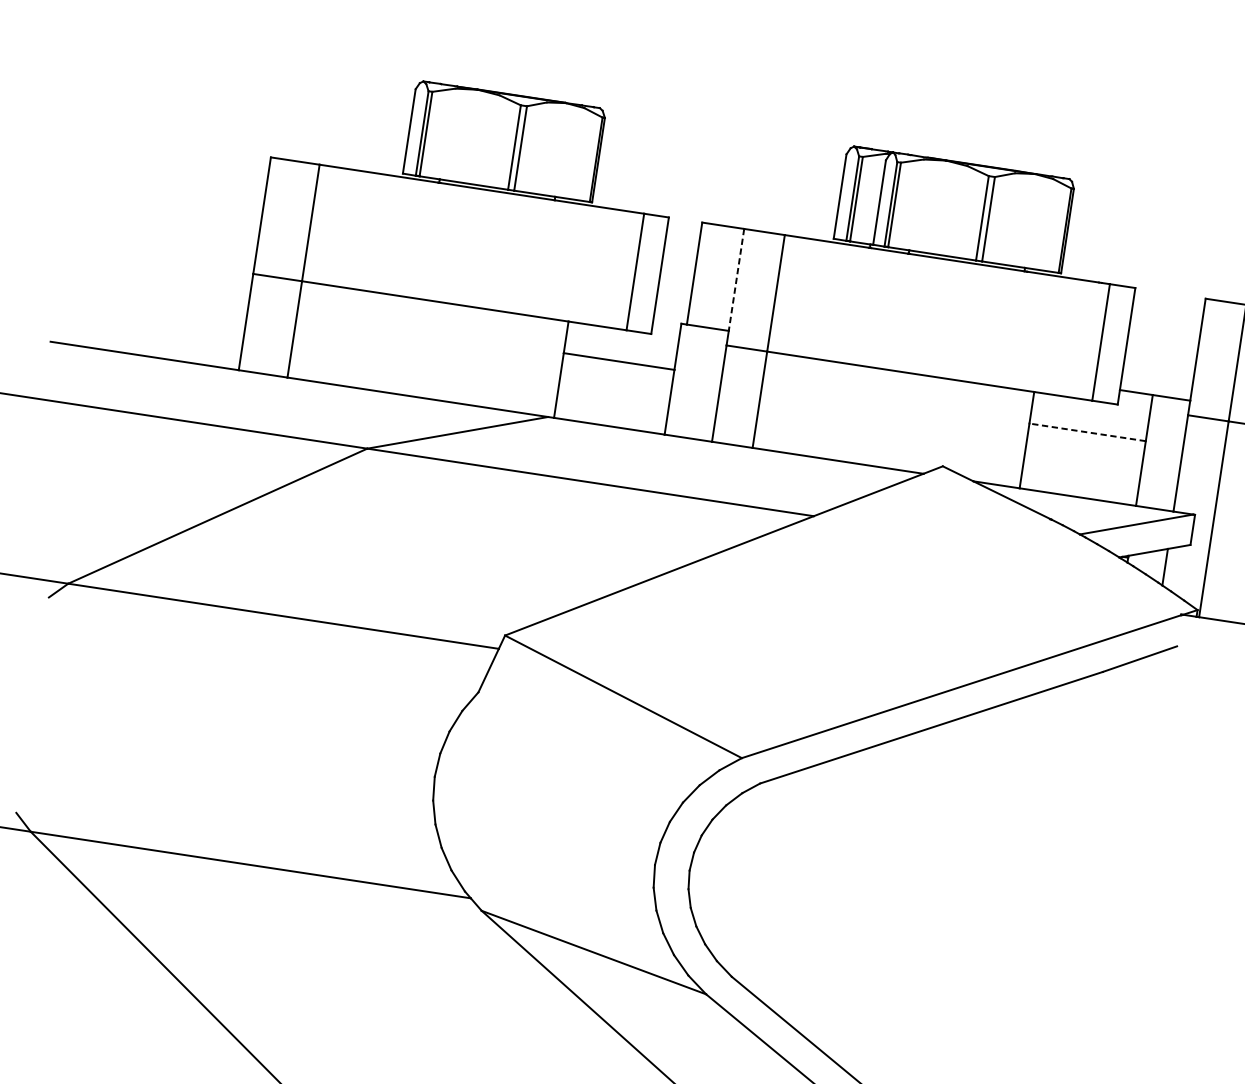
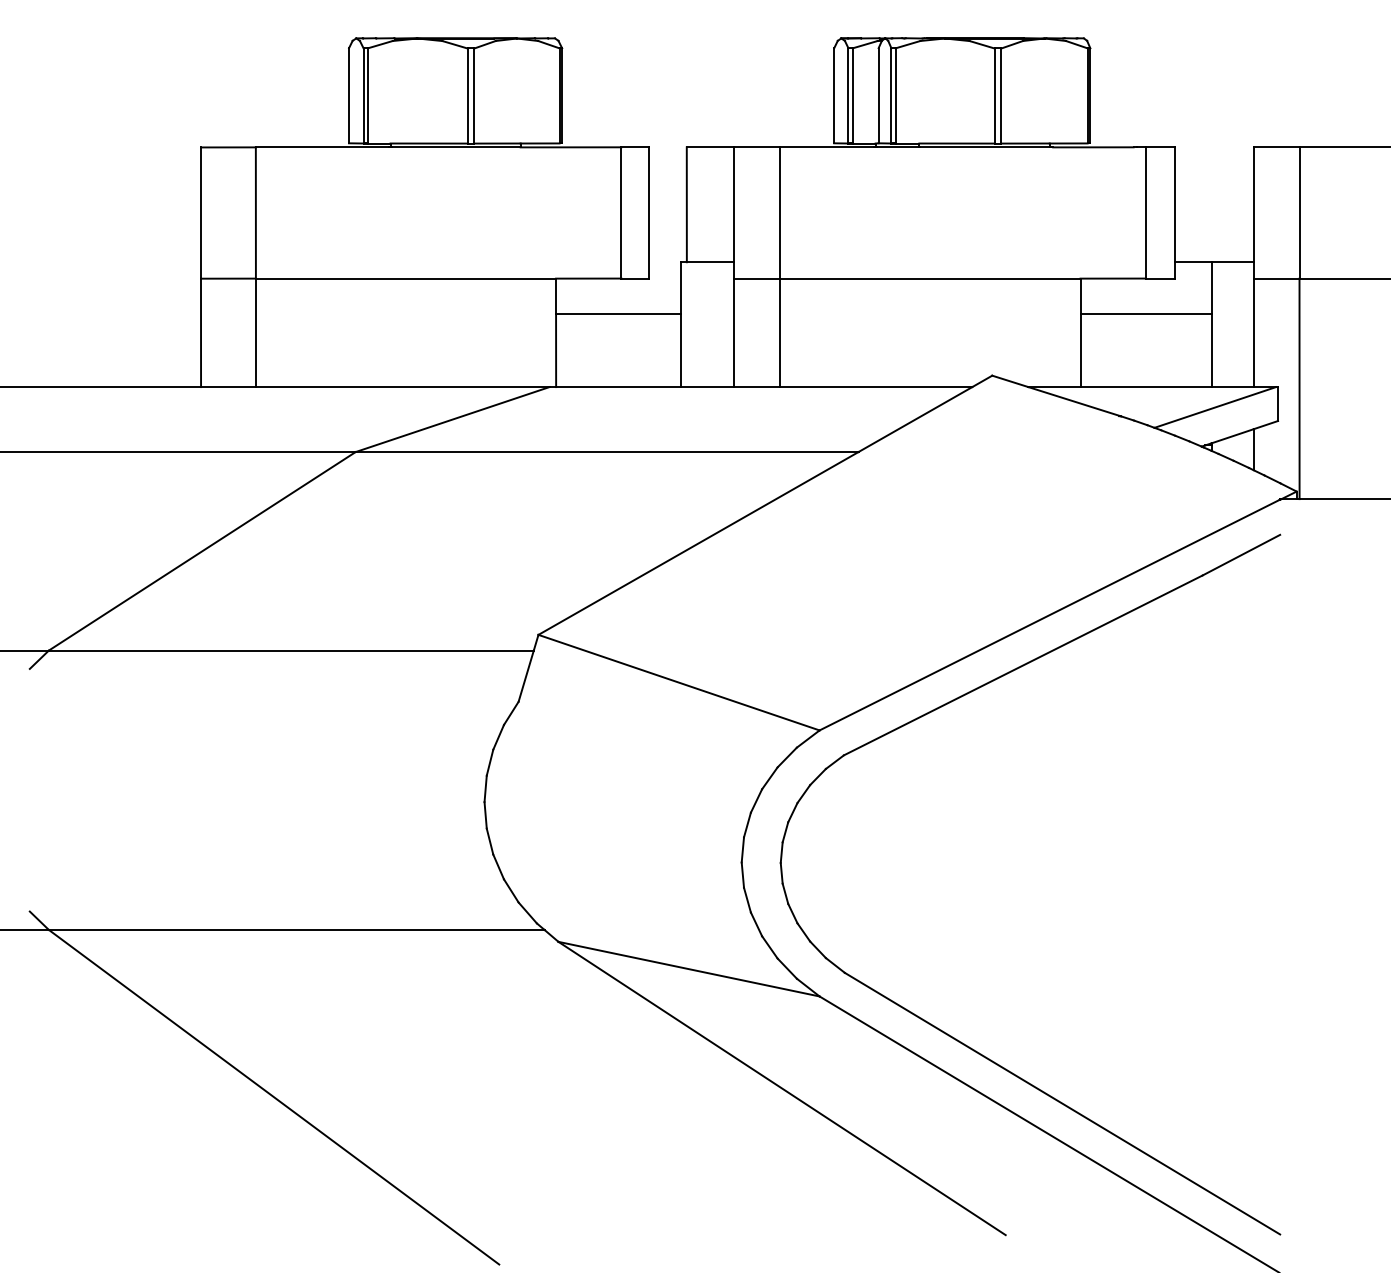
line: (736, 280) -> (734, 205), dashed -> solid
line: (1088, 432) -> (1146, 314), dashed -> solid

